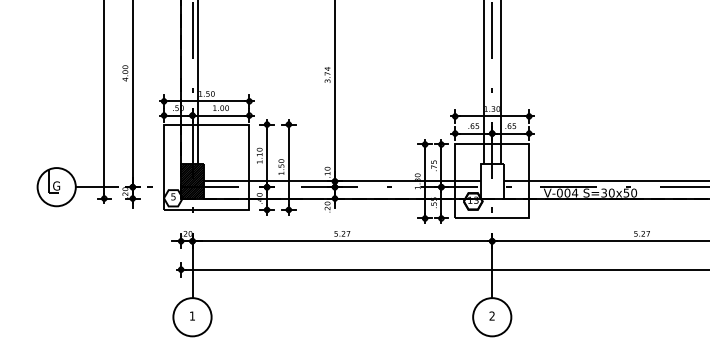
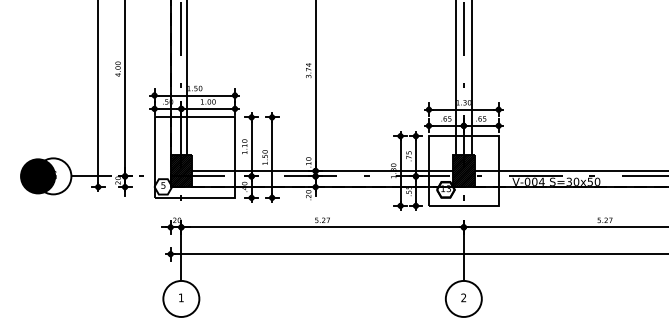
hatch: (491, 180) -> (463, 170), added
fill: (40, 187) -> (38, 176), added

